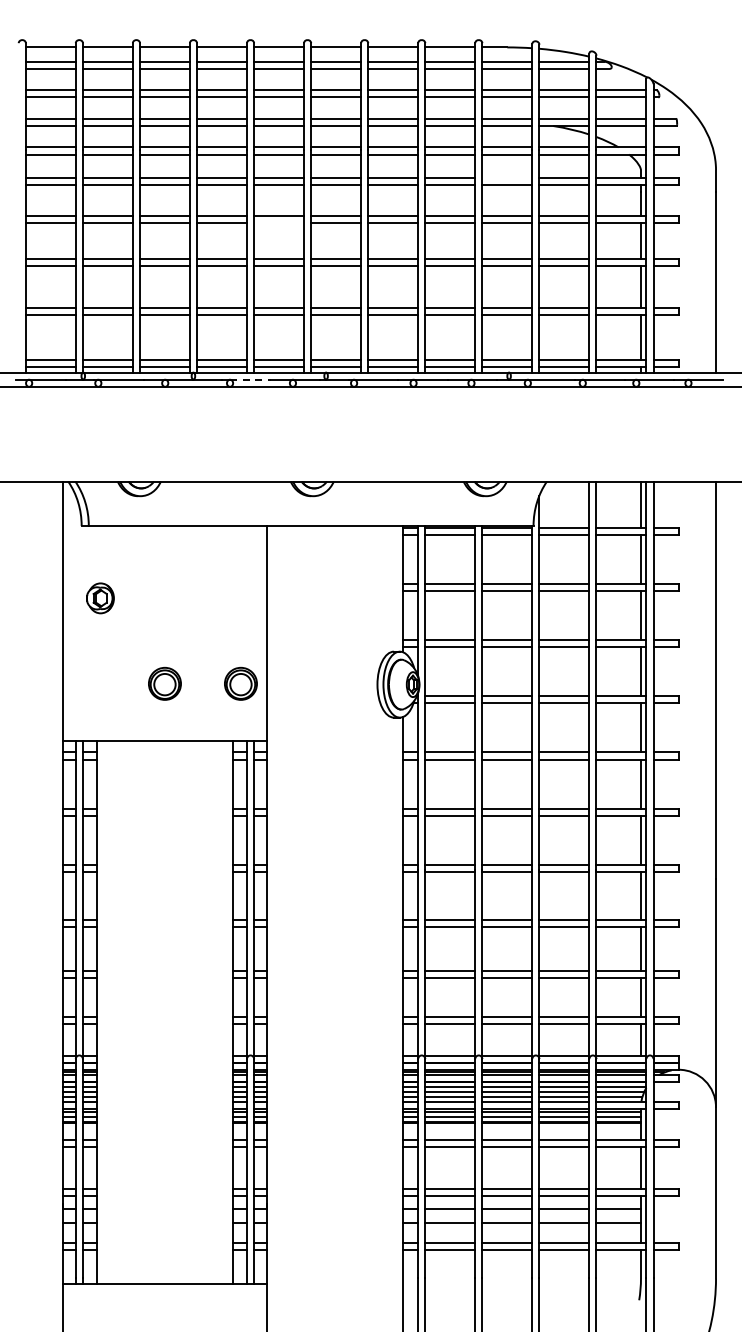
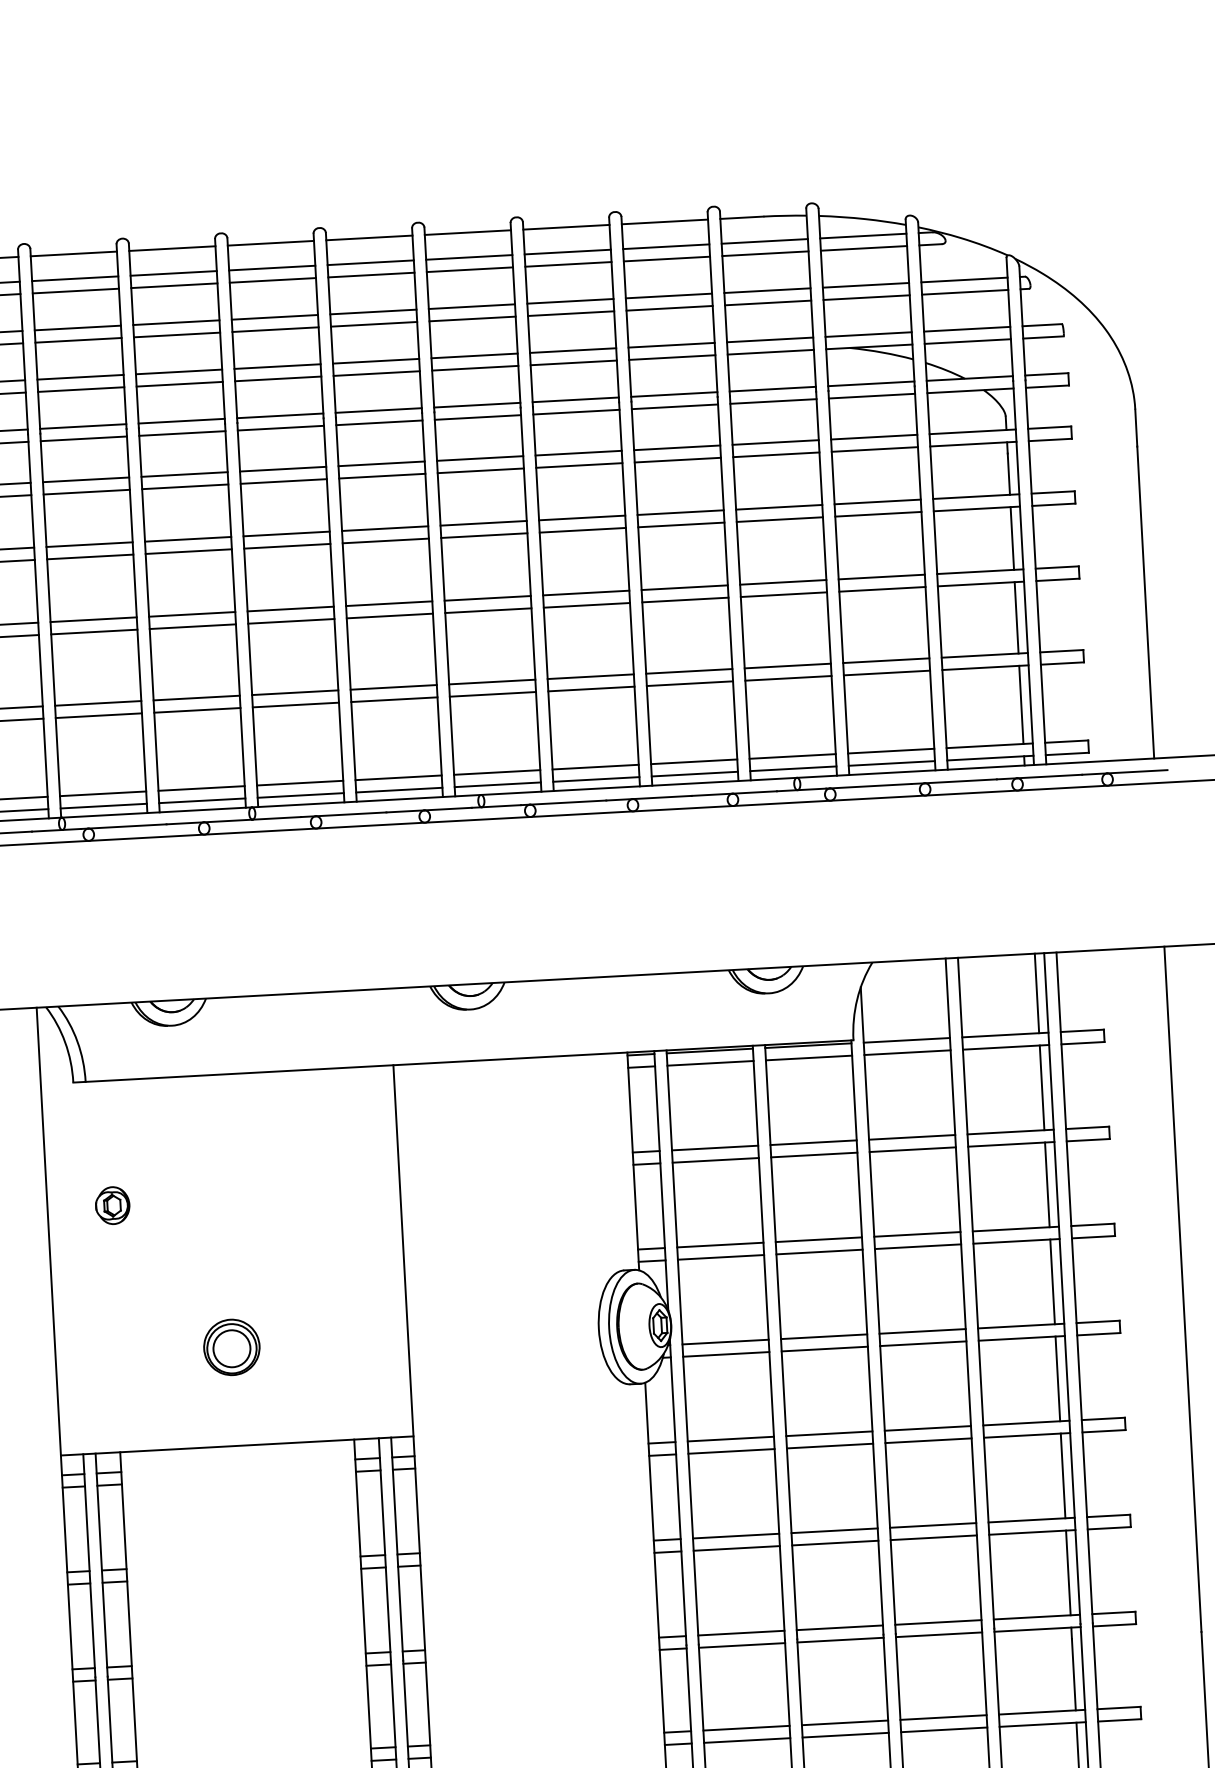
line: (507, 178) -> (776, 442), added
line: (279, 222) -> (386, 540), added
line: (251, 379) -> (352, 813), dashed -> solid
part: (100, 597) -> (112, 1204), size x0.71
part: (240, 683) -> (362, 1339), removed

